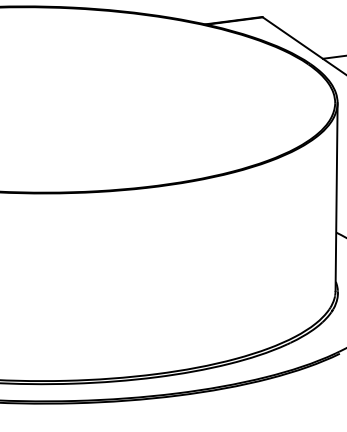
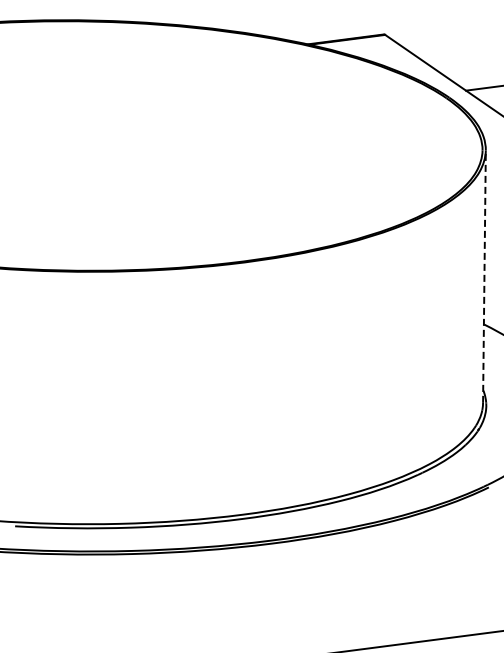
line: (336, 196) -> (484, 276), solid -> dashed

